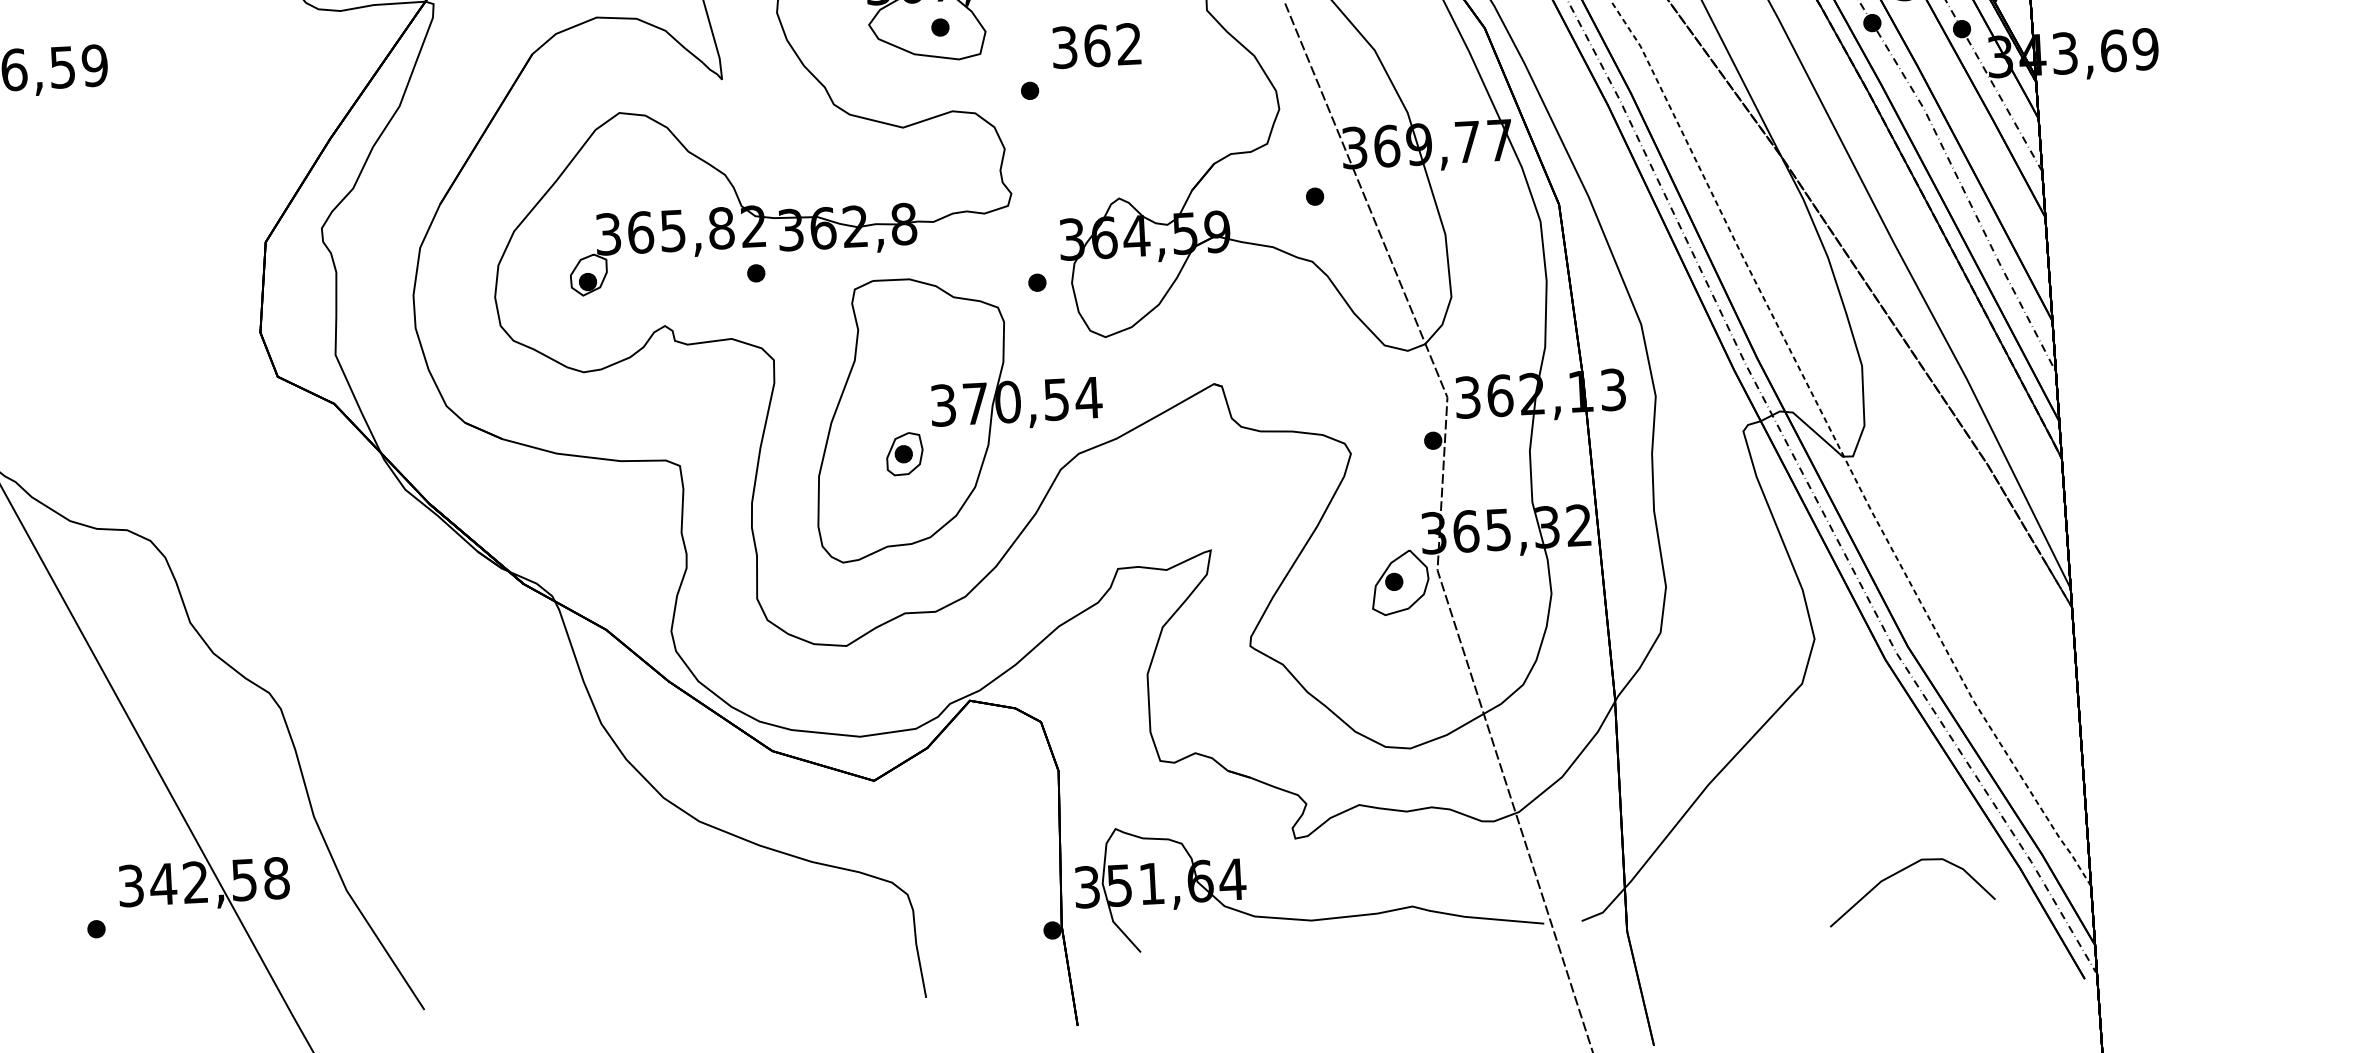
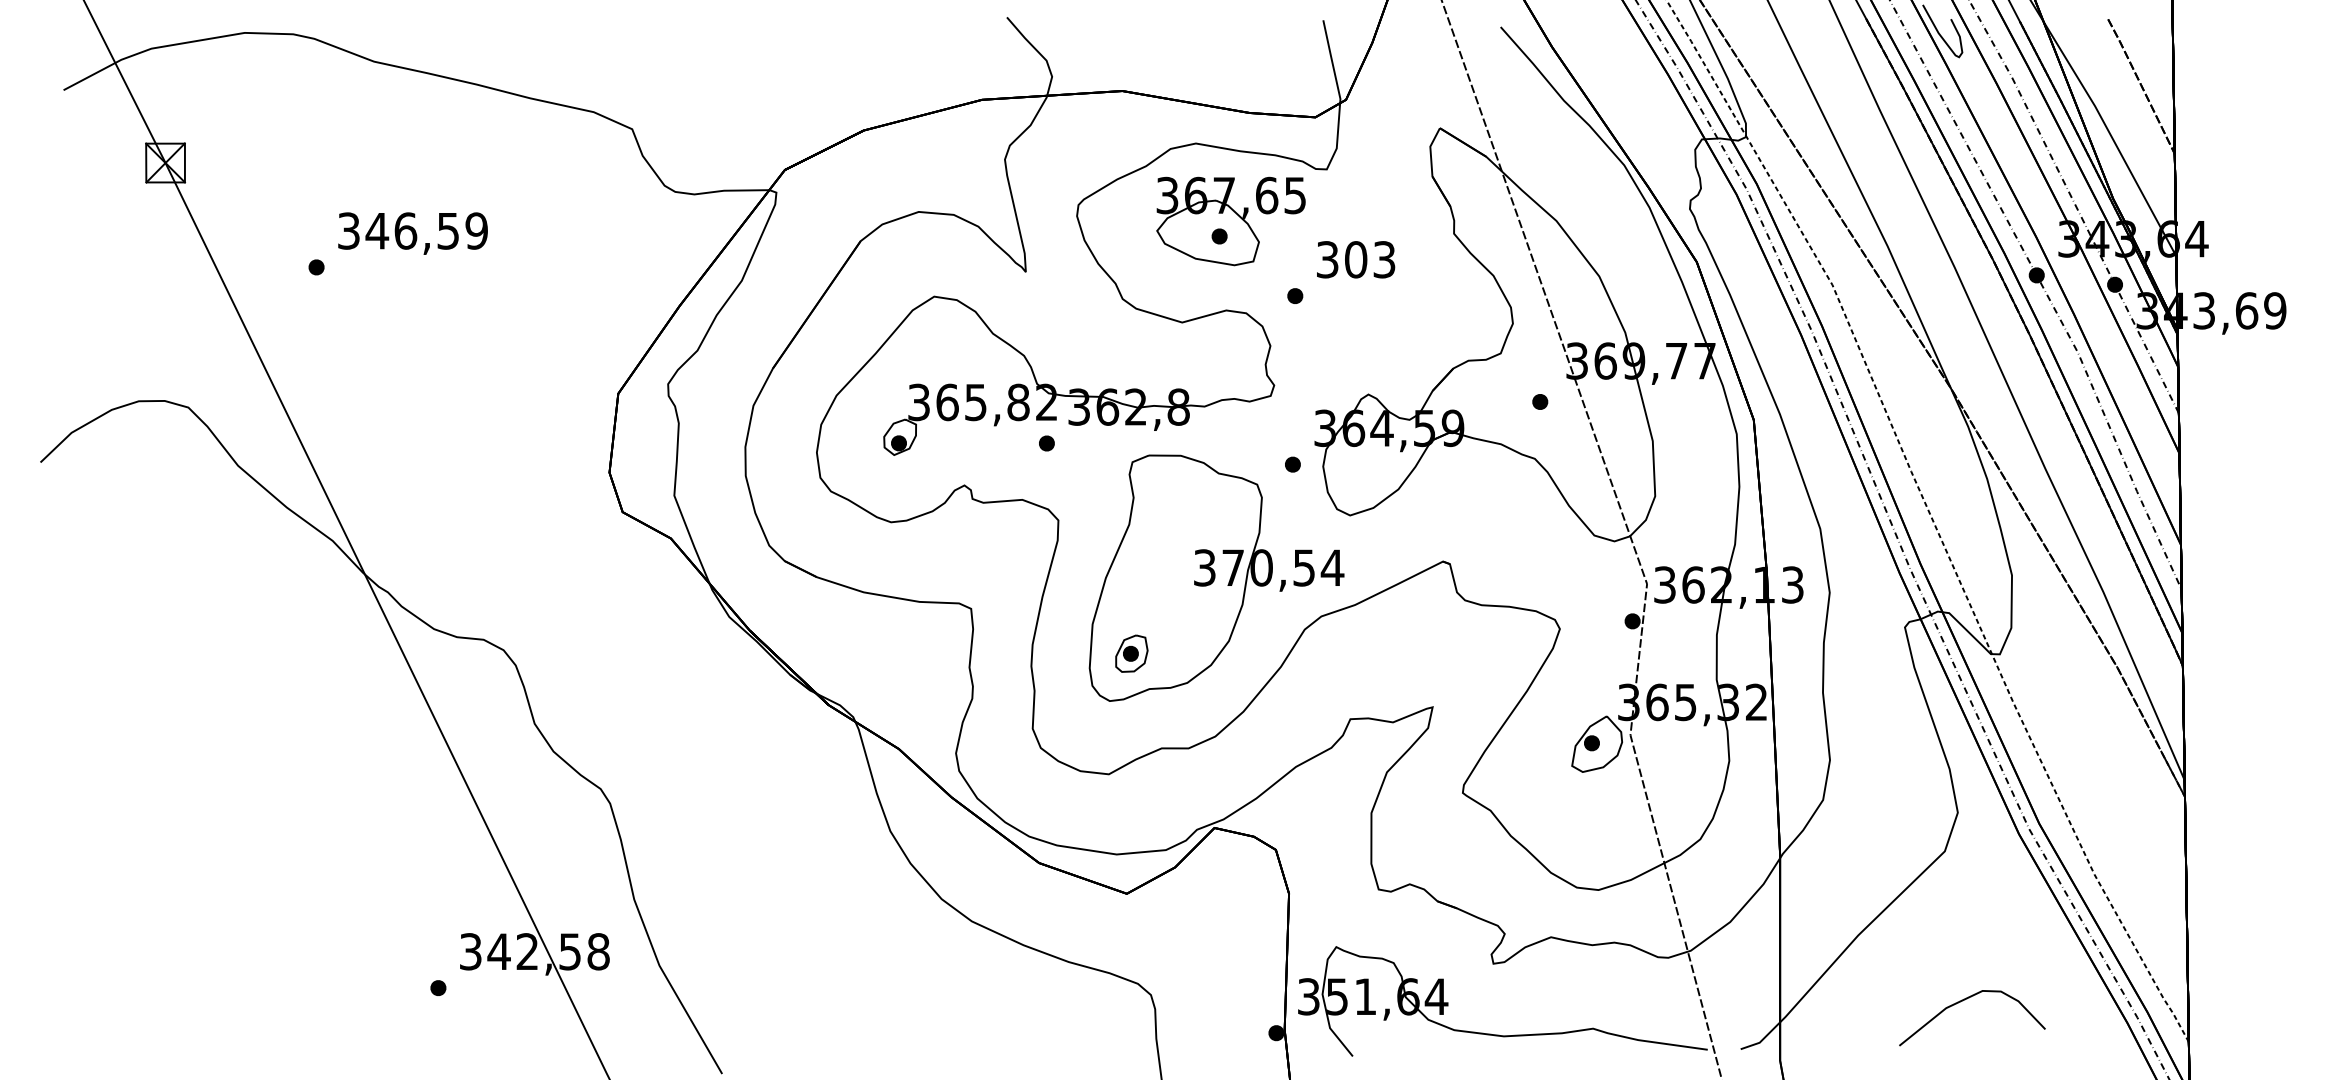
text: (1113, 44) -> (1370, 259), 362 -> 303
part: (904, 453) -> (1131, 653), moved
curve: (1902, 871) -> (1965, 1000), moved

